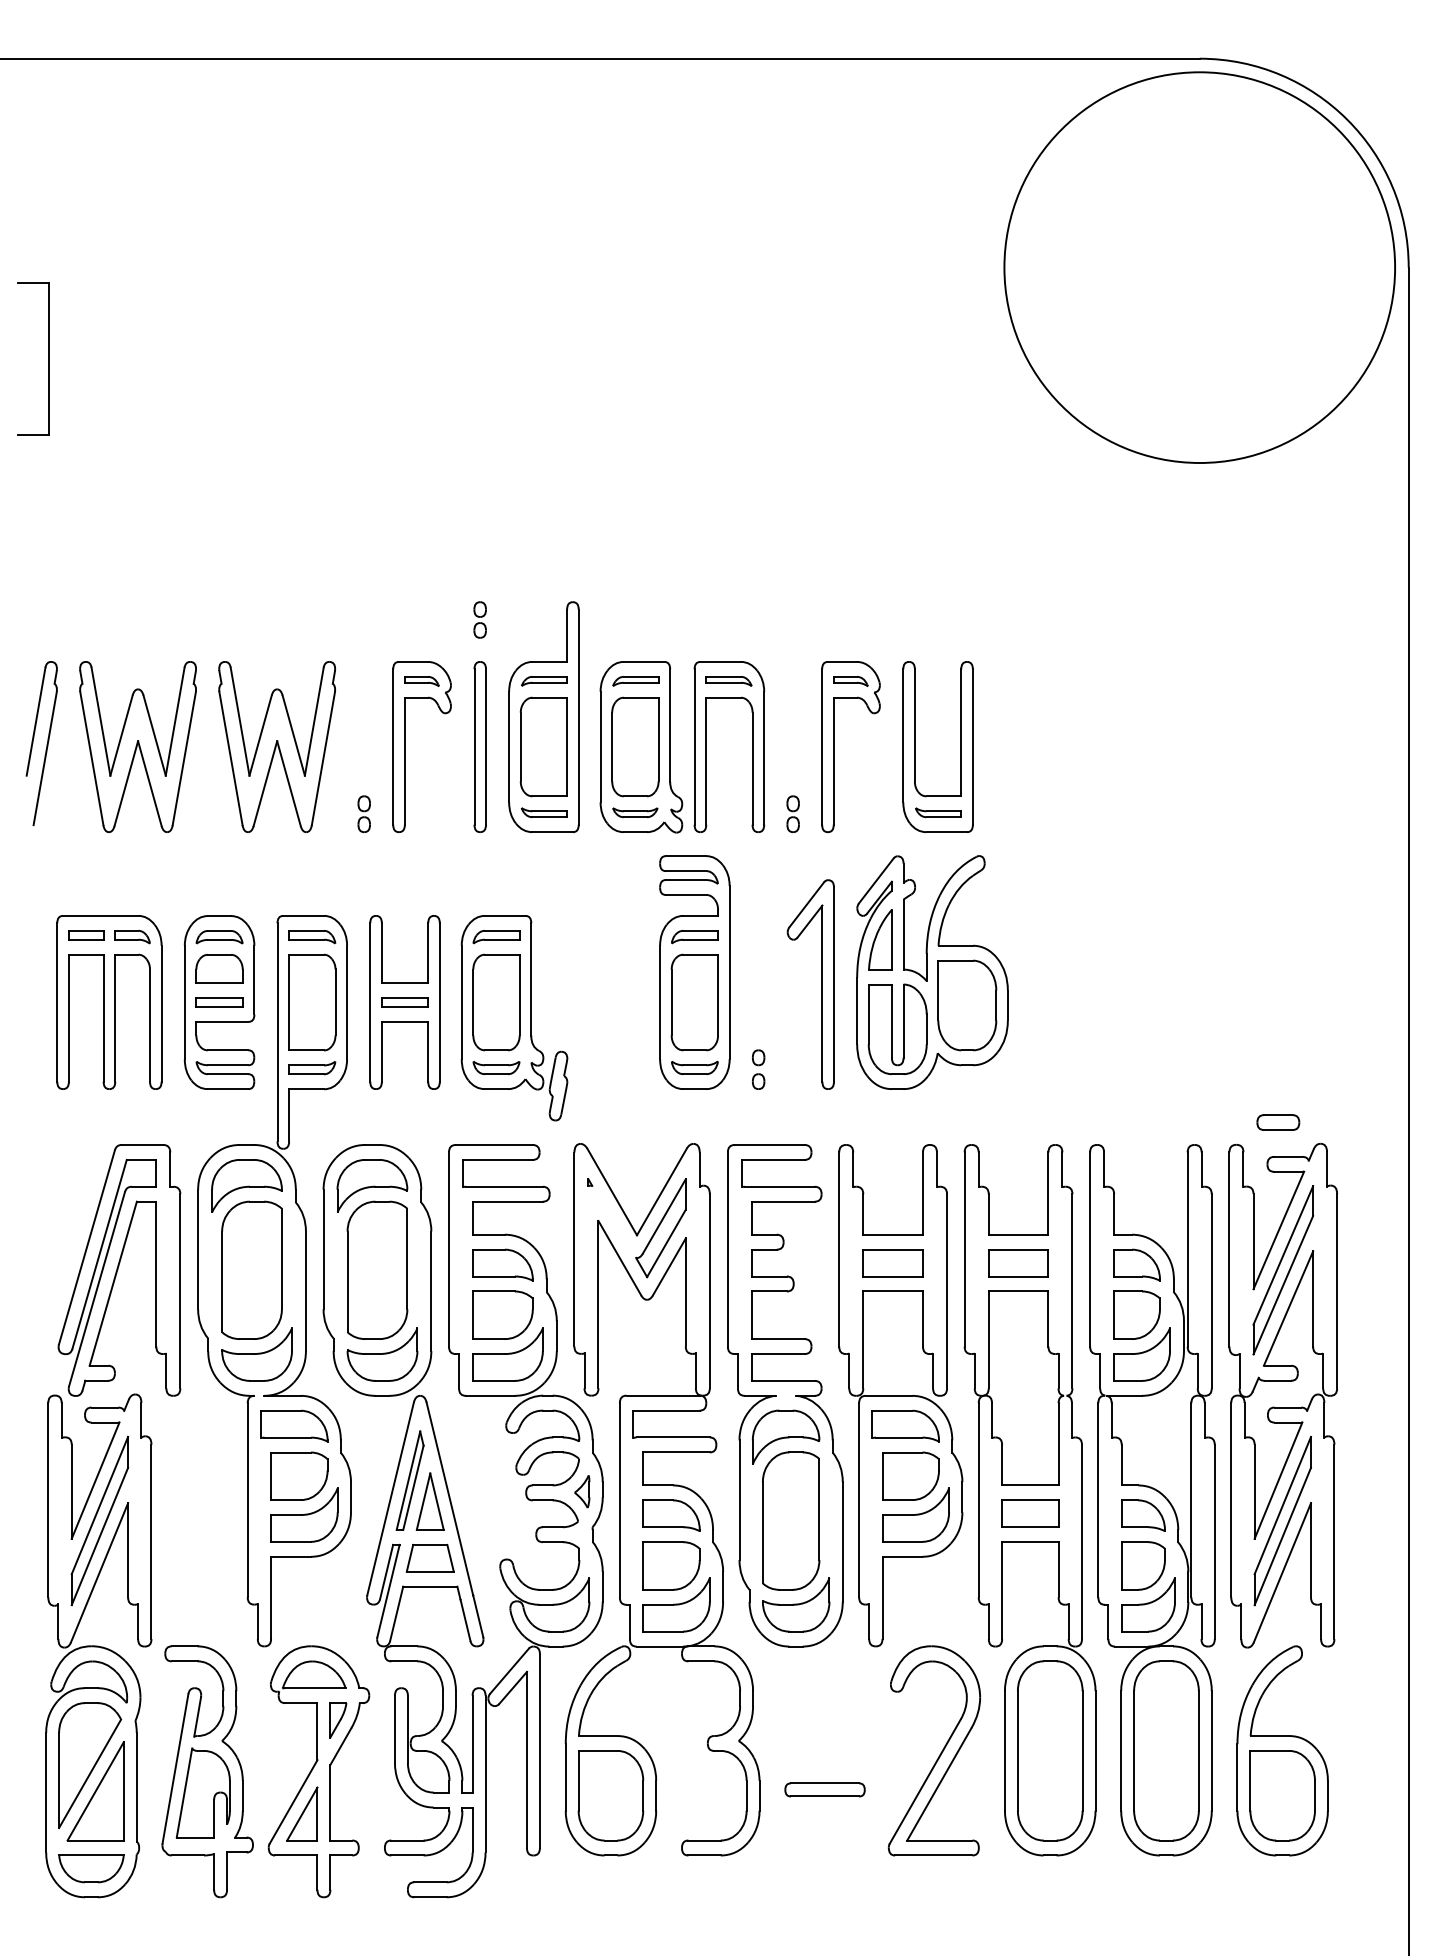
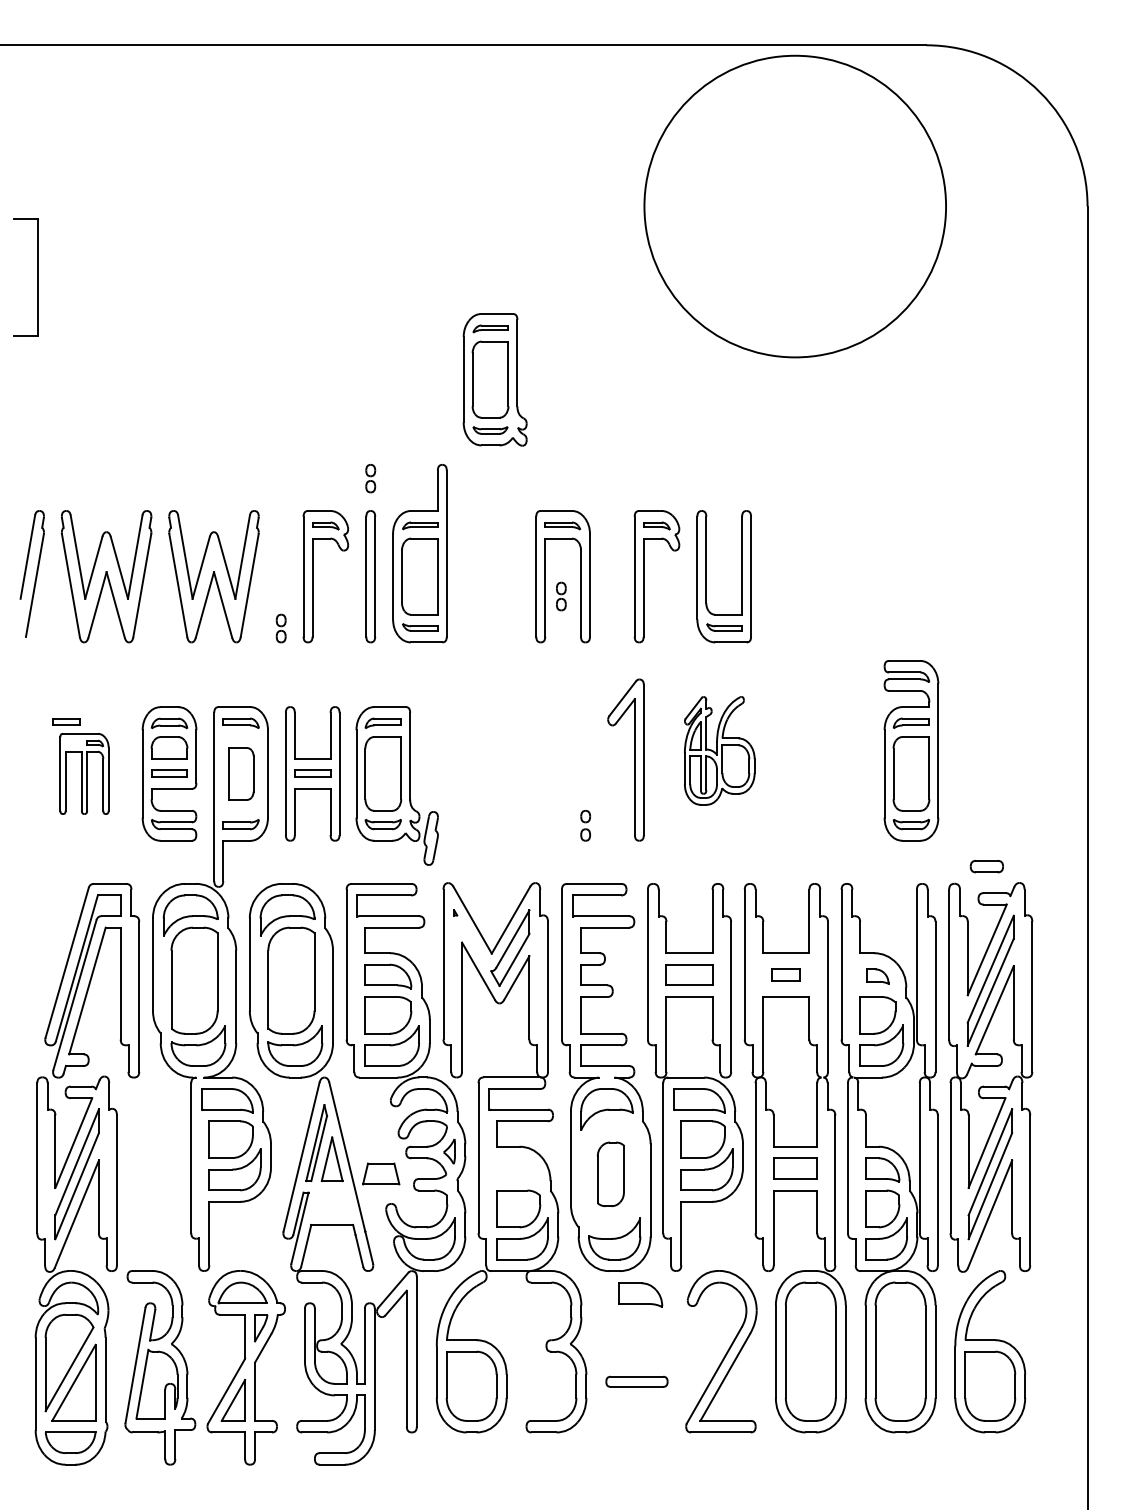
circle: (1198, 267) -> (794, 206), moved
part: (640, 746) -> (494, 379), moved
part: (793, 814) -> (561, 596), moved
part: (694, 972) -> (911, 750), moved
part: (931, 972) -> (719, 750), size x0.6
part: (109, 1001) -> (84, 773), size x0.6
part: (311, 1001) -> (240, 773), size x0.7
part: (1017, 1262) -> (785, 974), size x0.6
part: (1136, 1264) -> (877, 976), size x0.6
part: (671, 1514) -> (640, 1294), moved
part: (790, 1521) -> (610, 1174), size x0.6
part: (430, 1557) -> (381, 1173), moved

